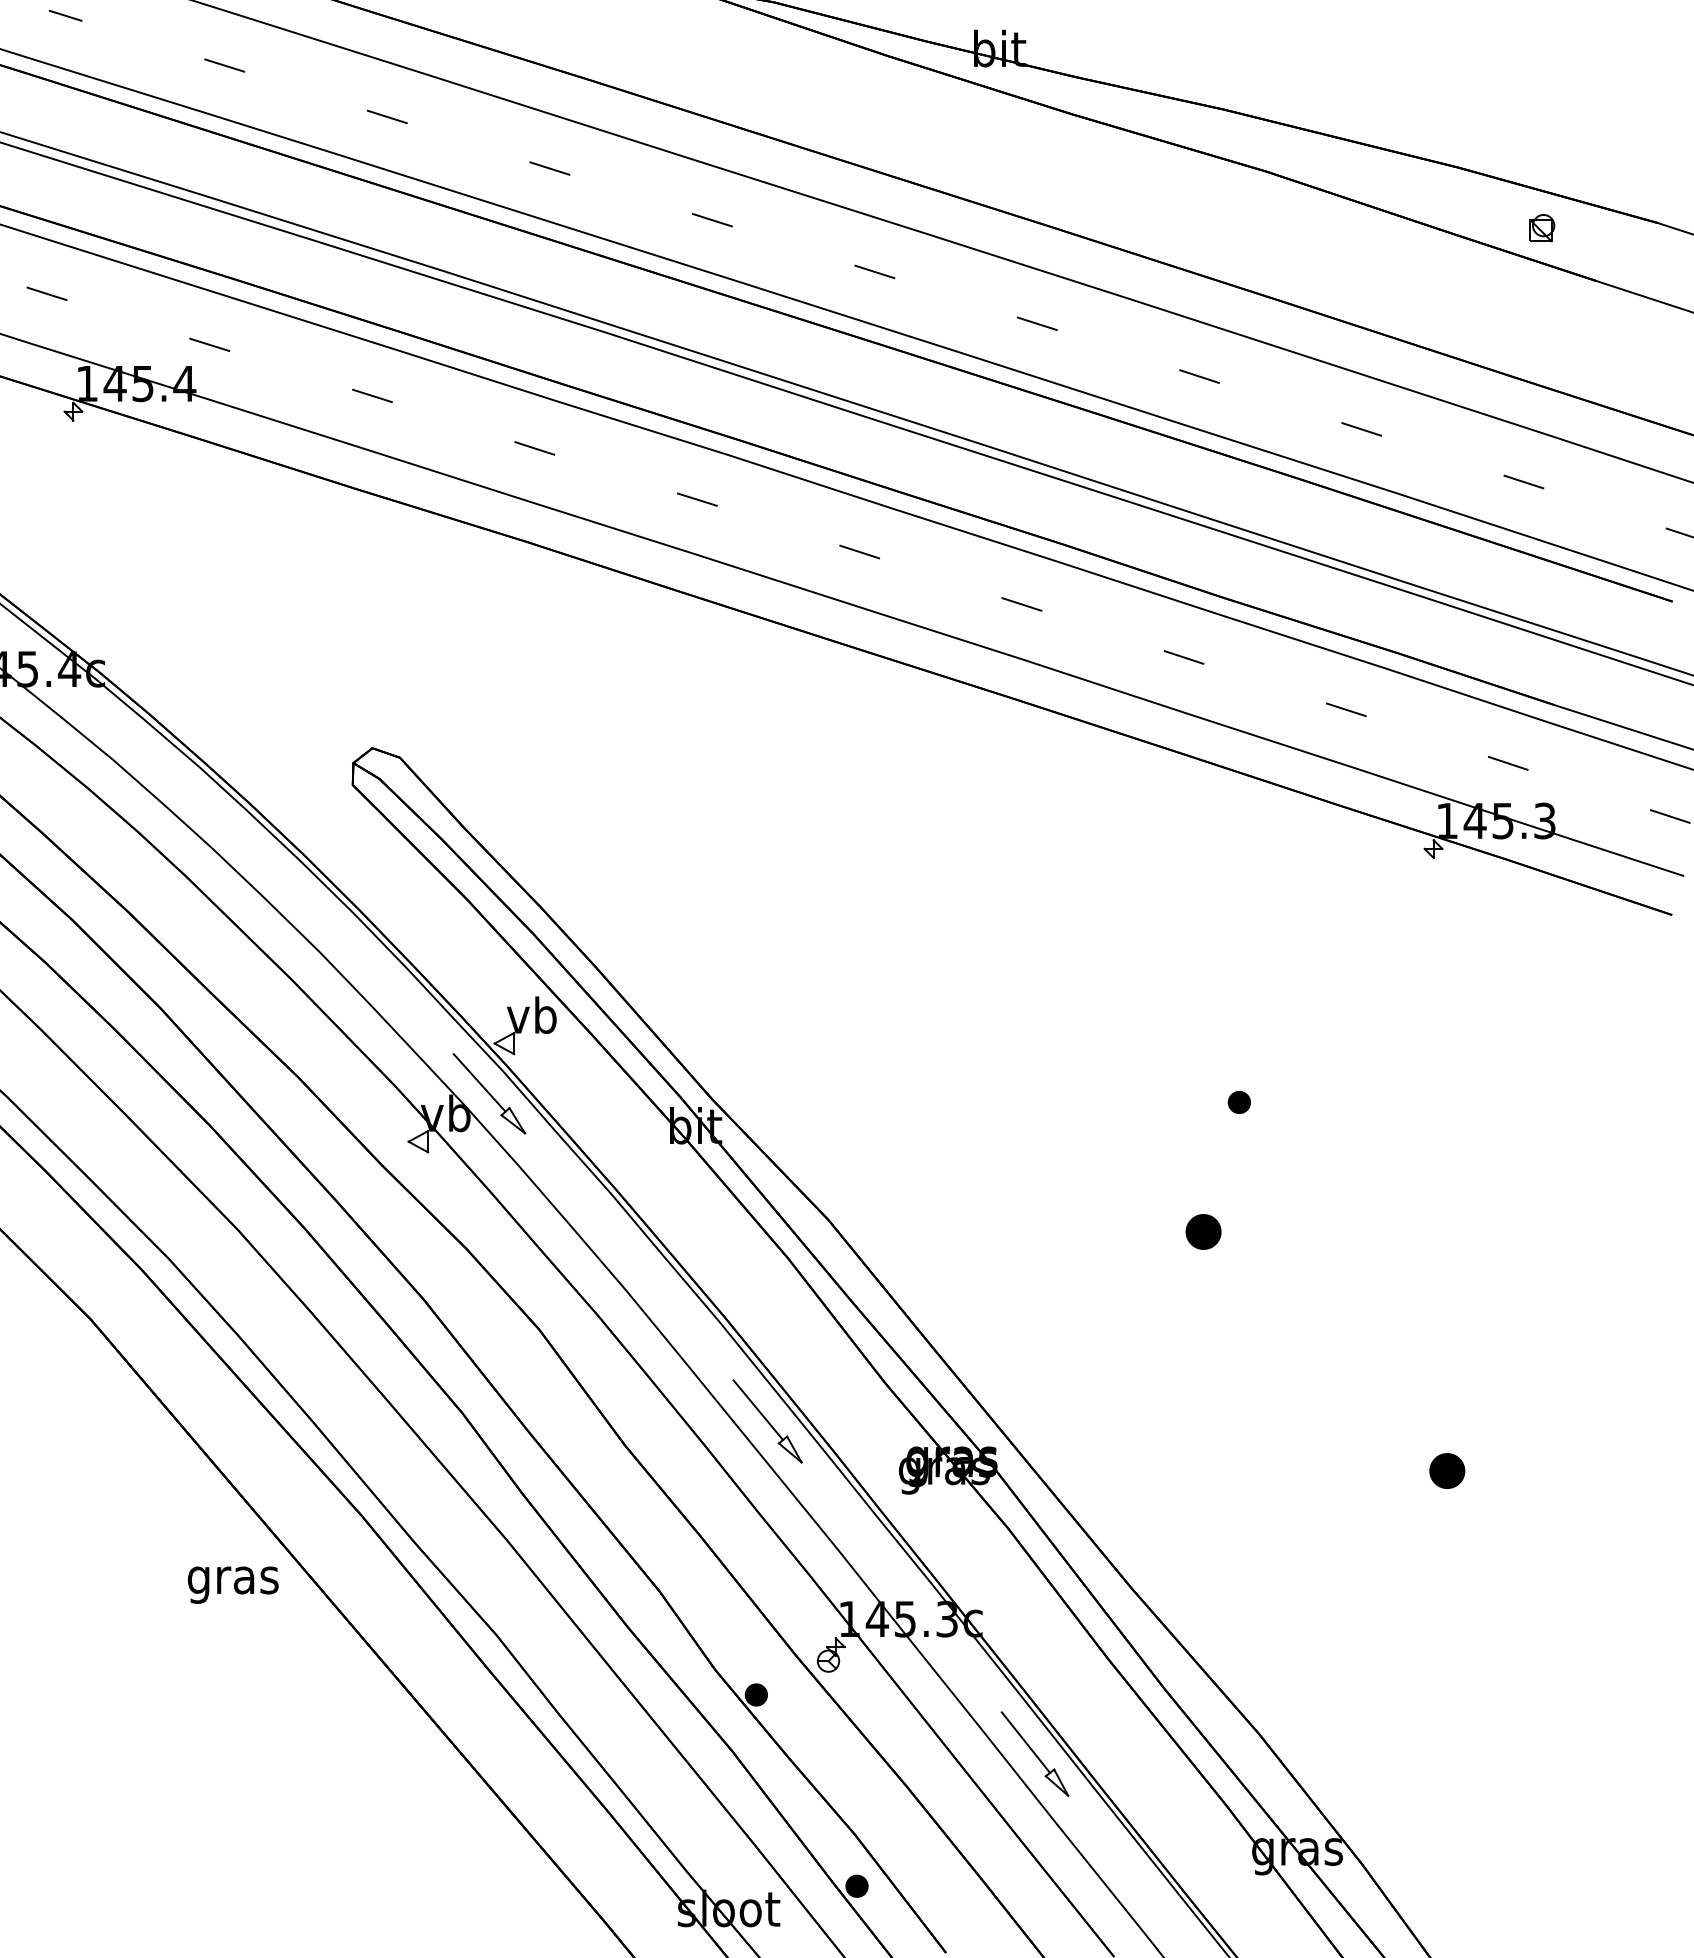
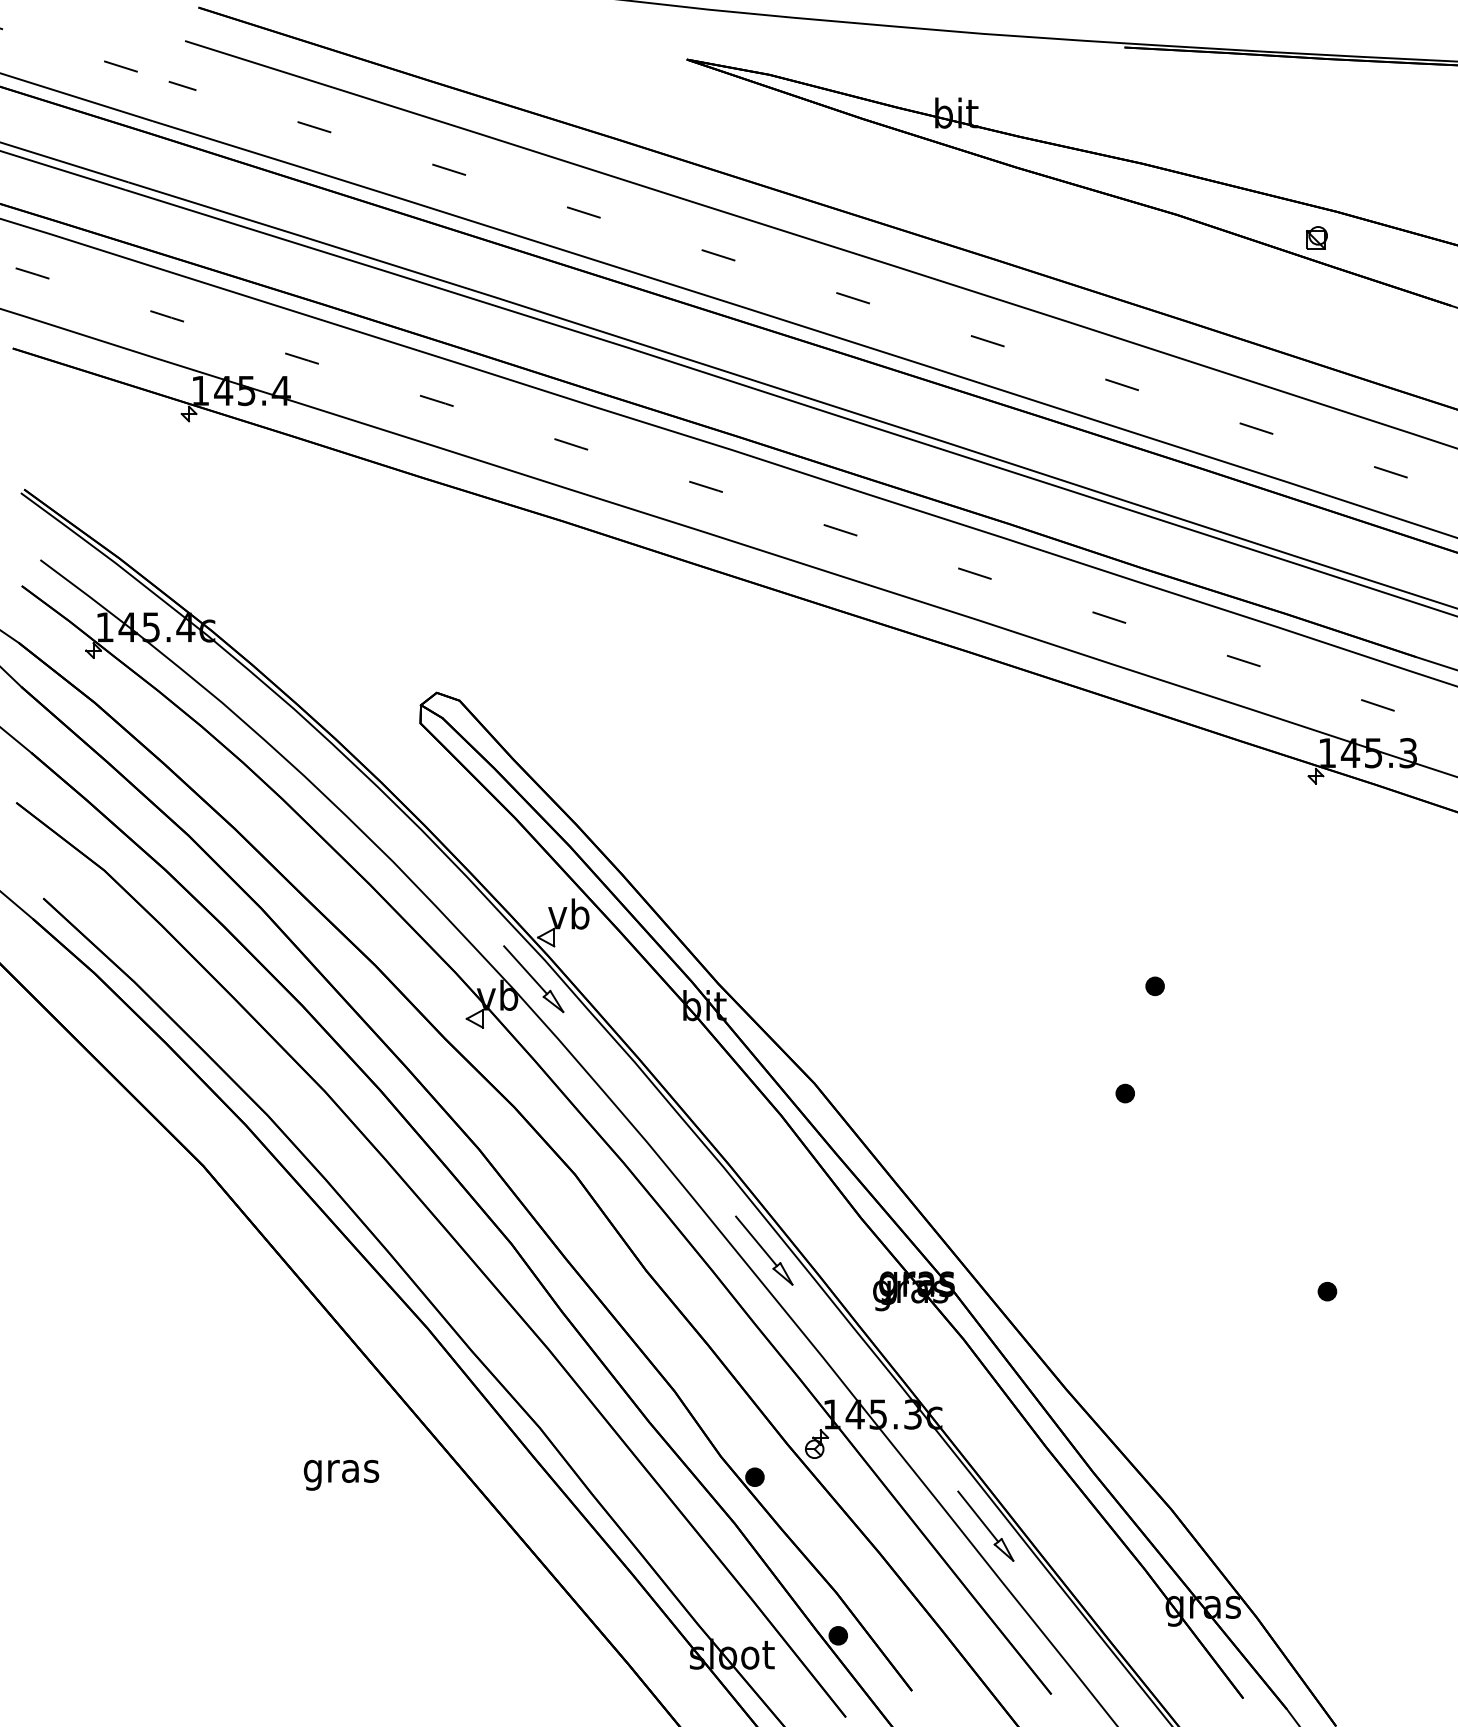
part: (1541, 227) -> (1316, 237), moved
part: (1202, 1231) -> (1124, 1093), size x0.62
part: (1447, 1470) -> (1327, 1291), size x0.62
text: (233, 1585) -> (341, 1475), moved

